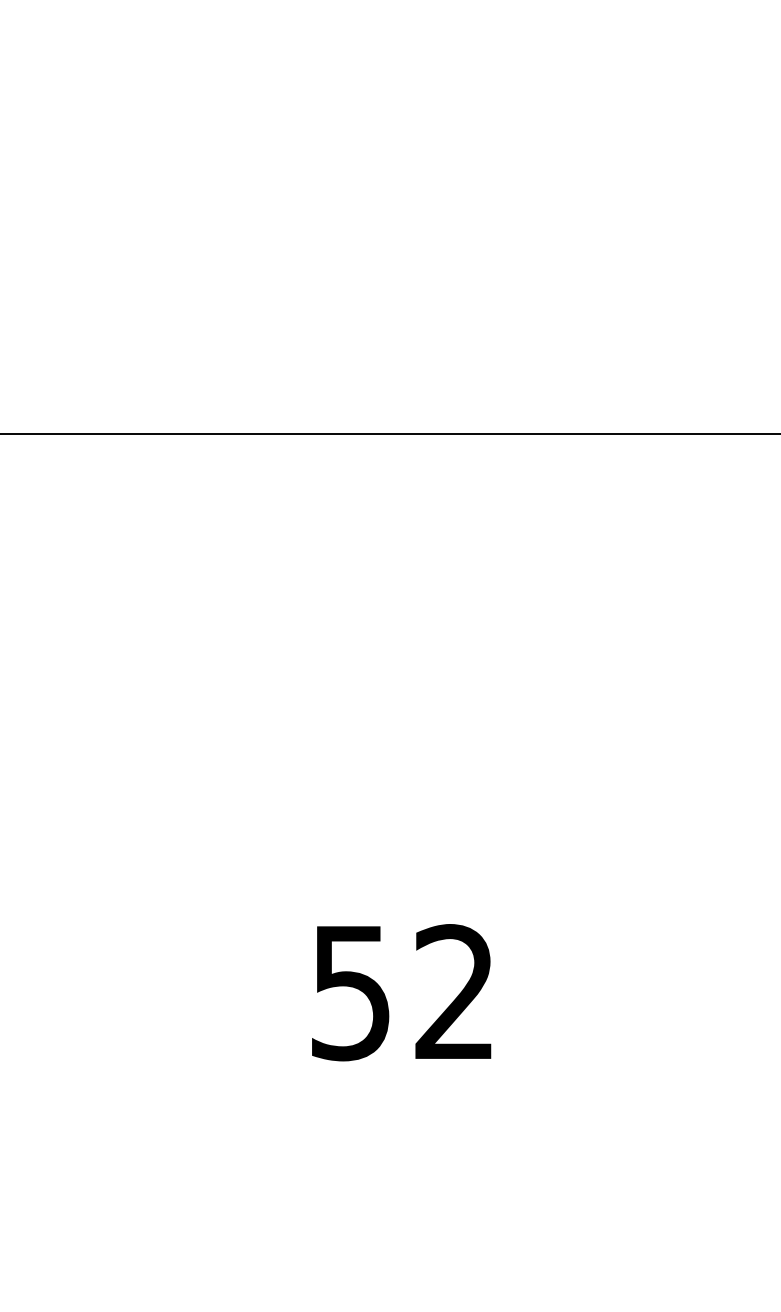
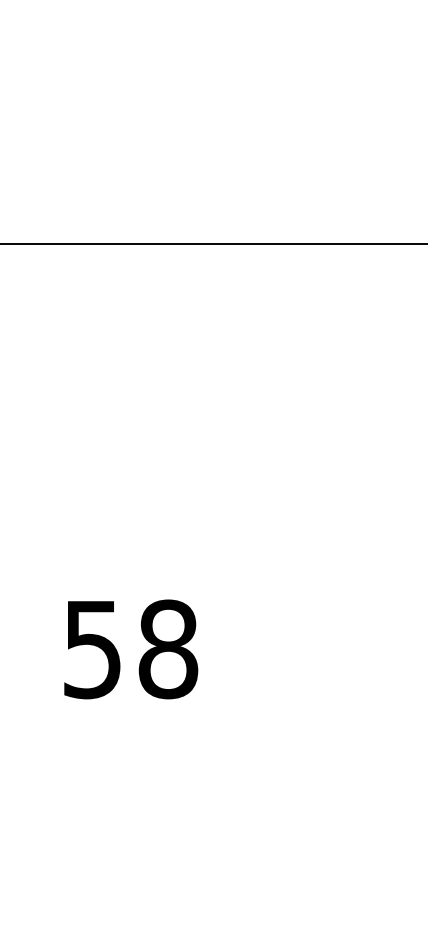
text: (455, 992) -> (168, 649), 52 -> 58

